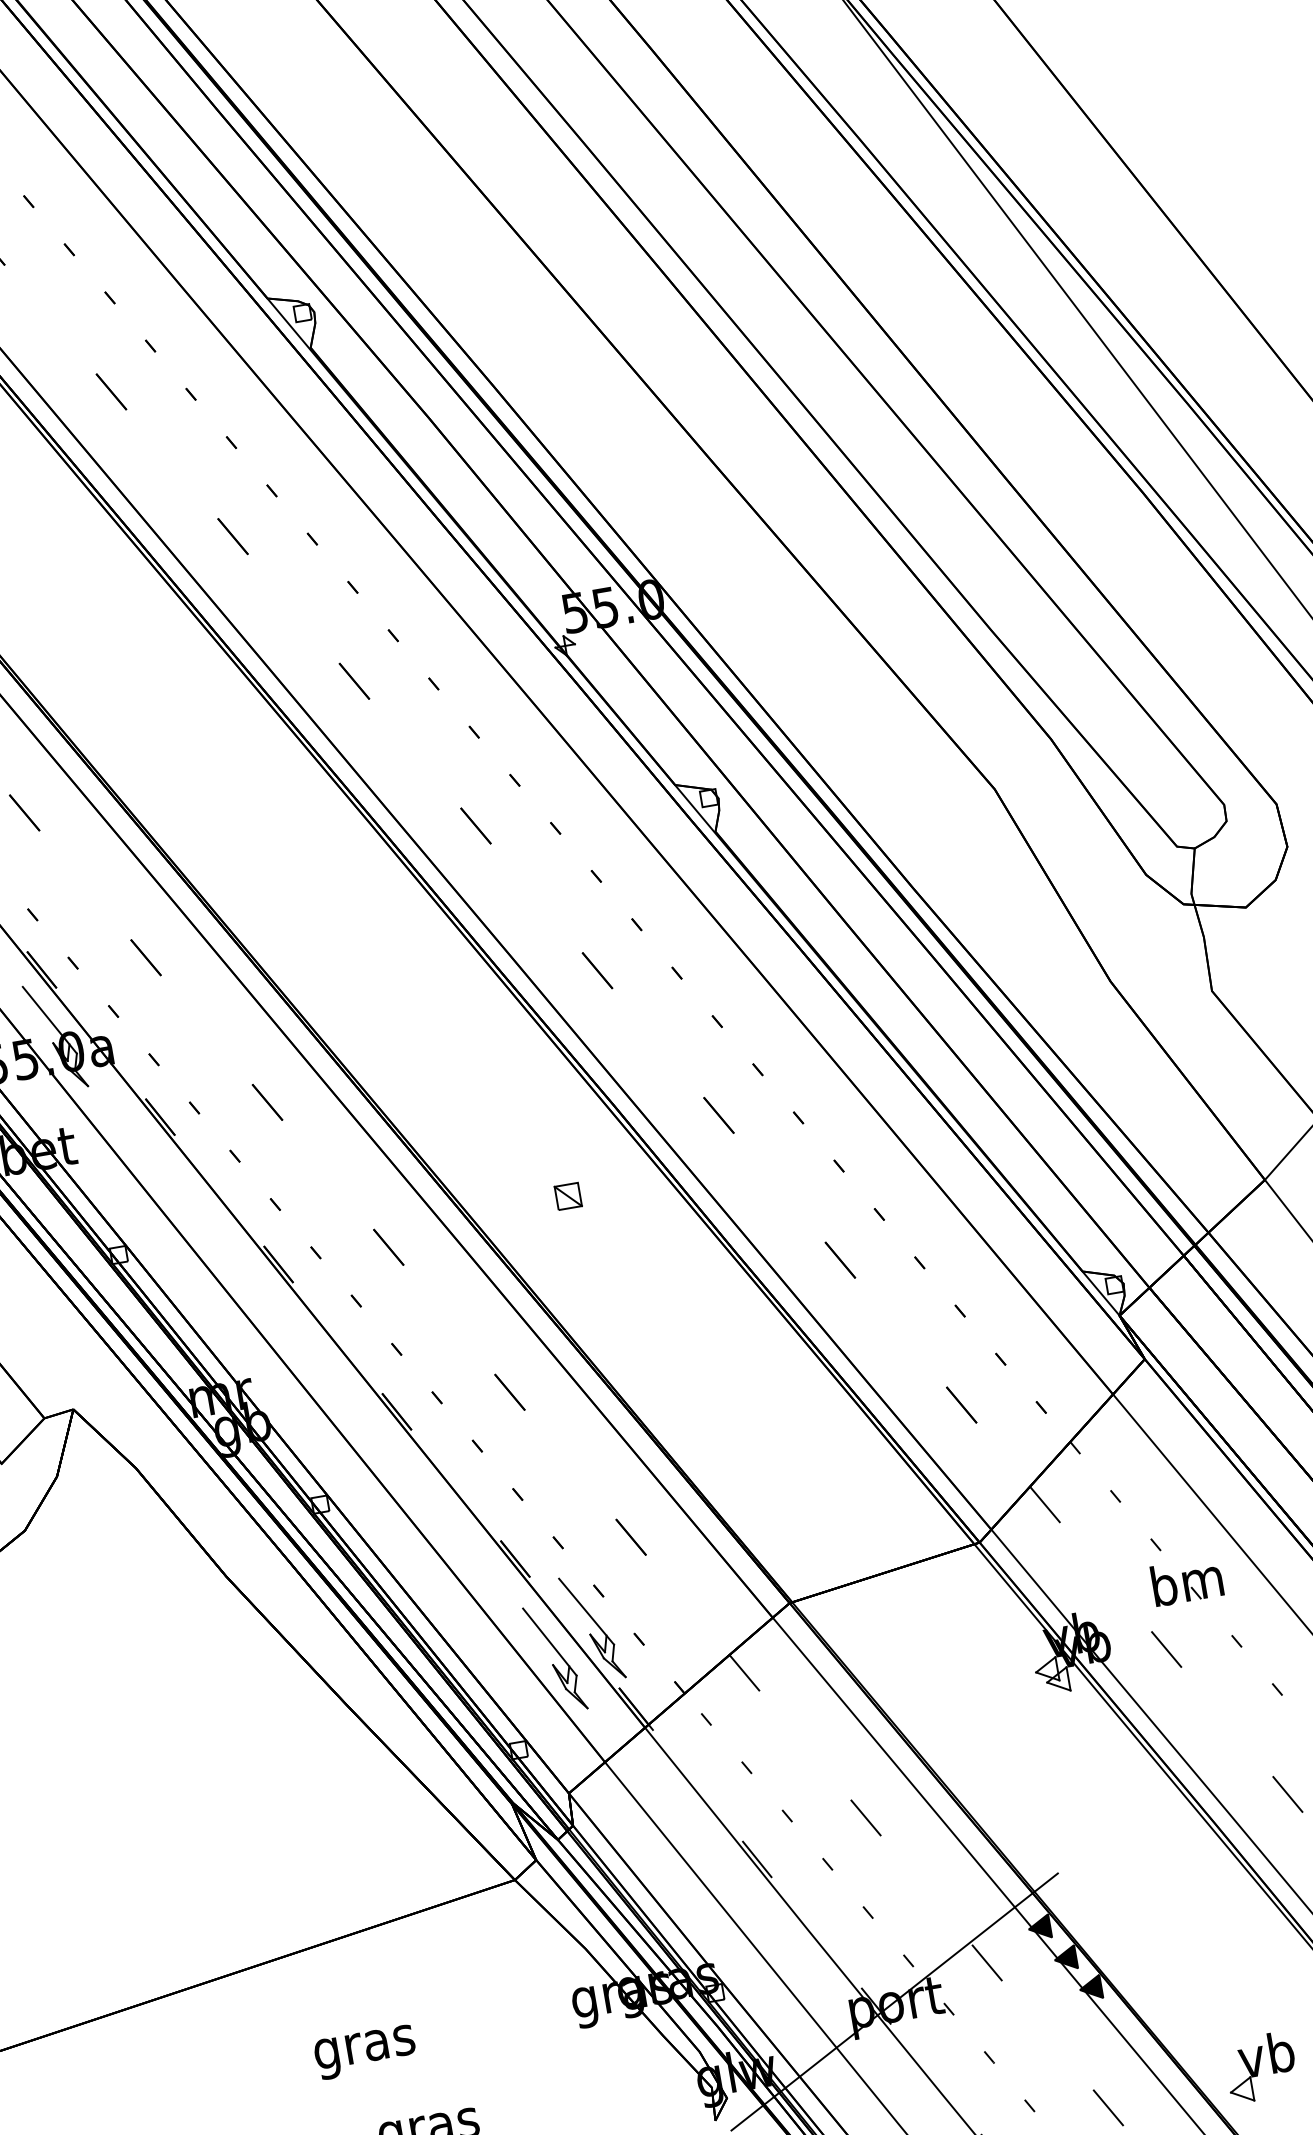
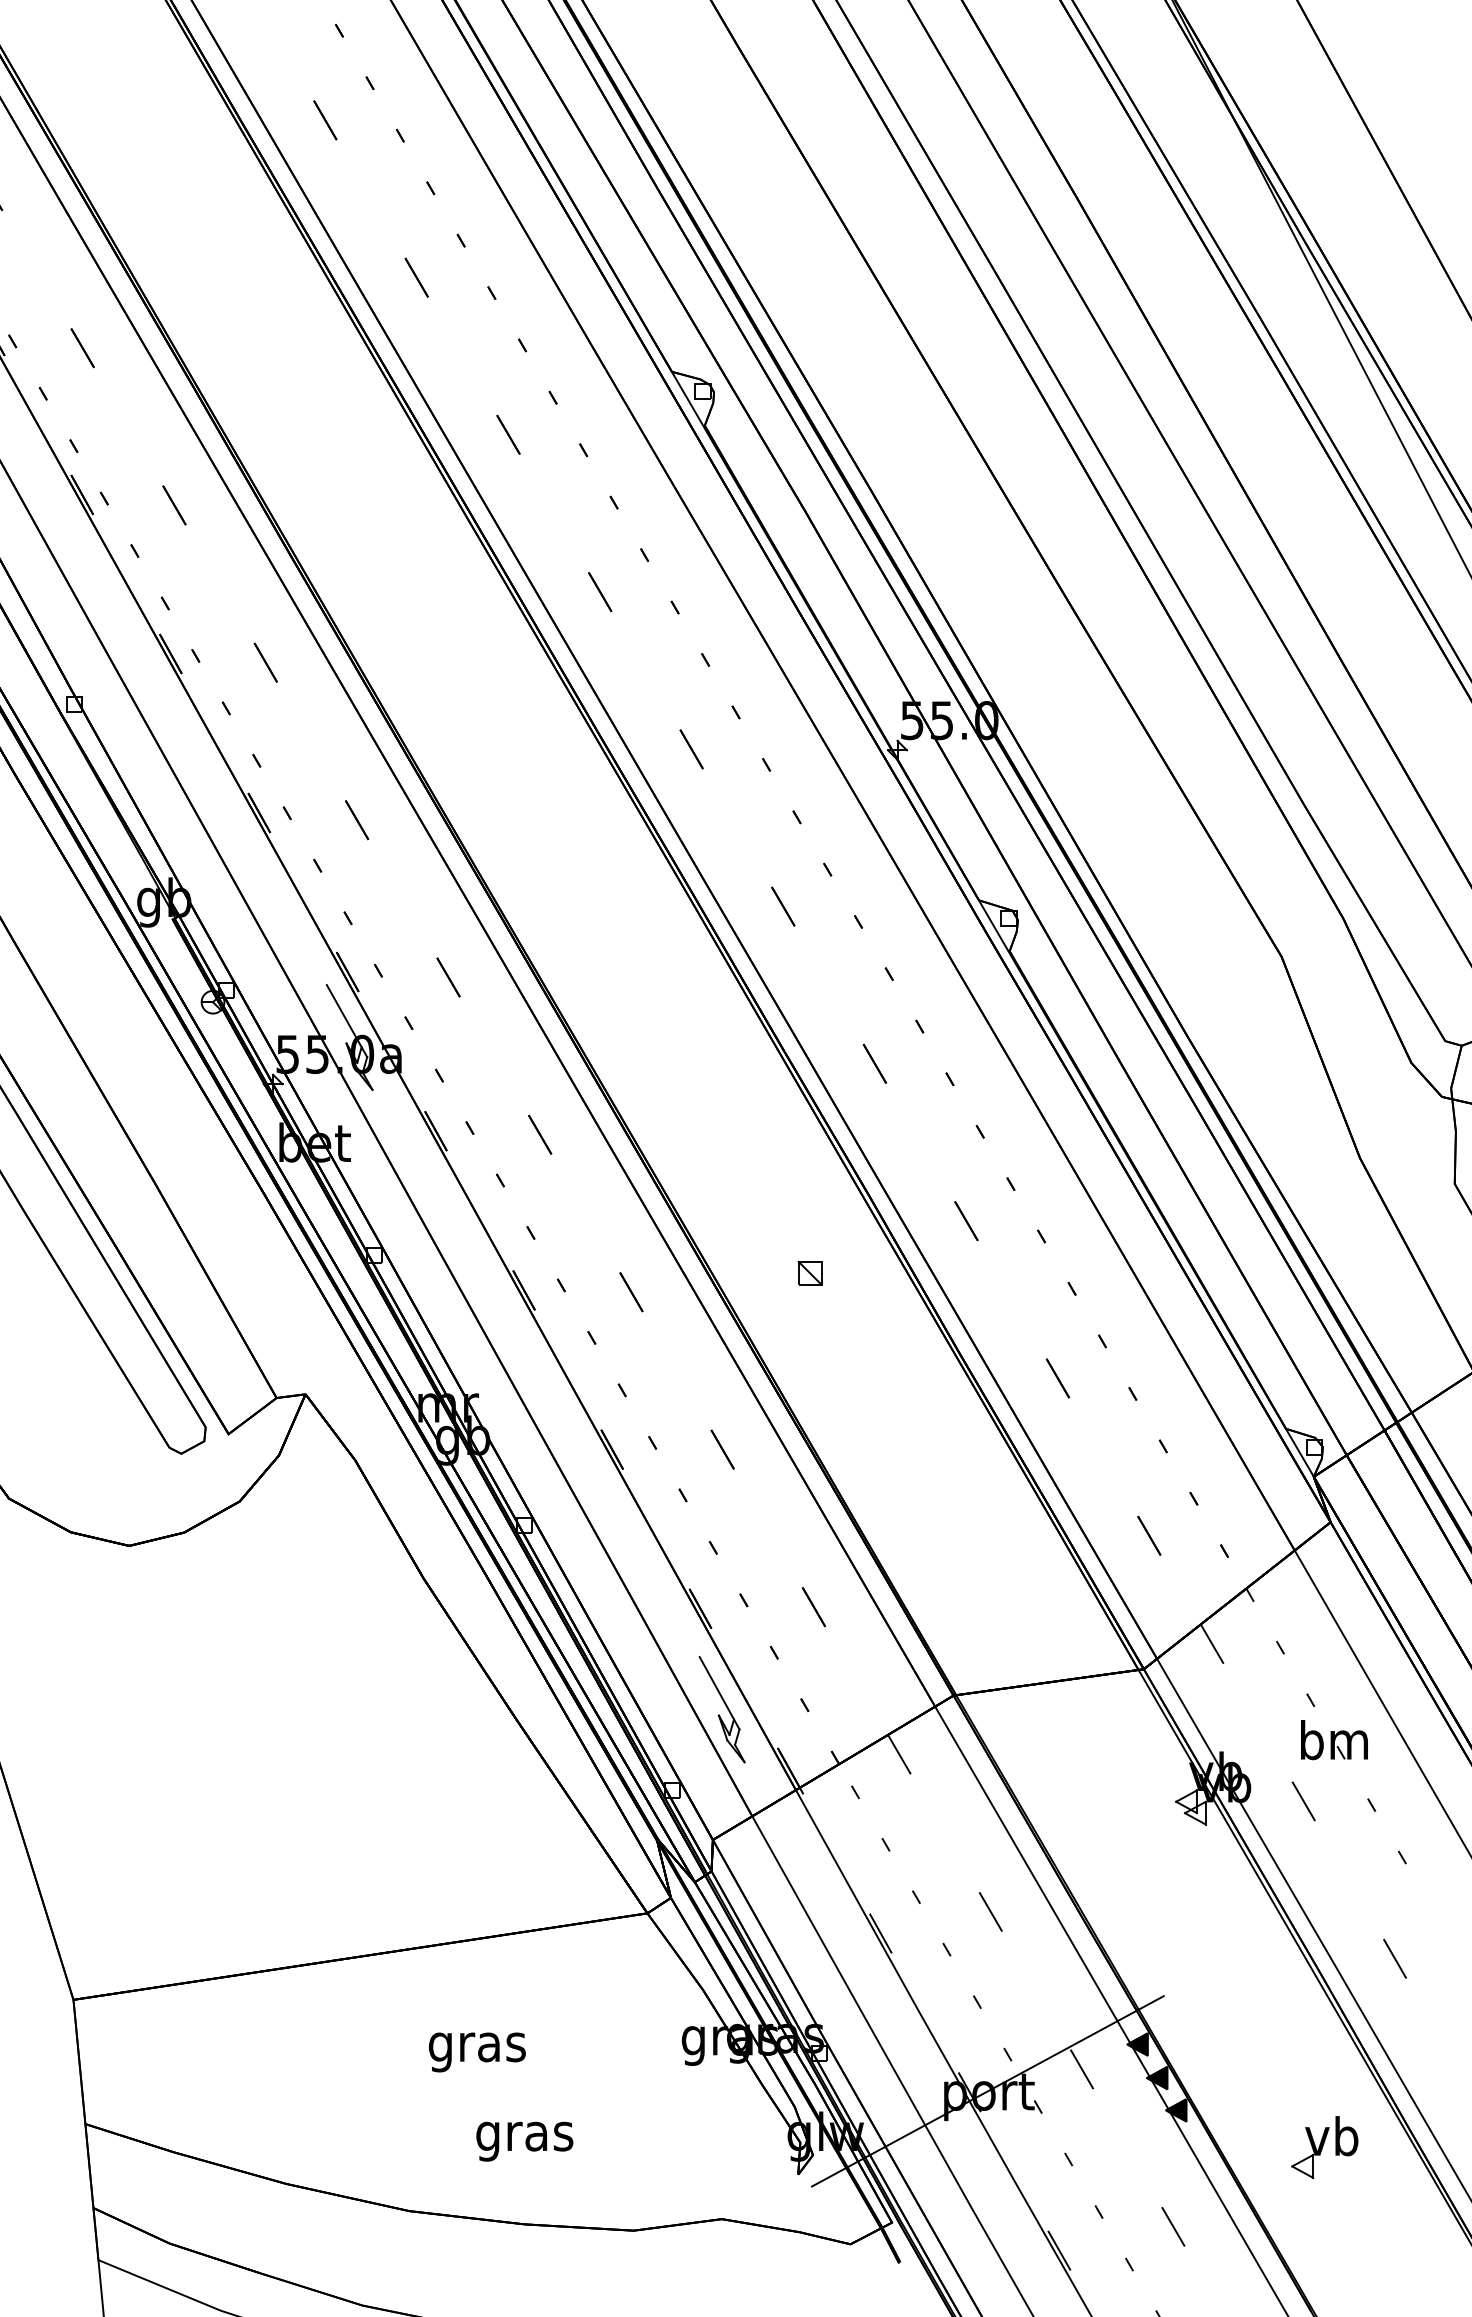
part: (591, 1627) -> (761, 1686), removed
part: (1260, 2067) -> (1324, 2147), moved

